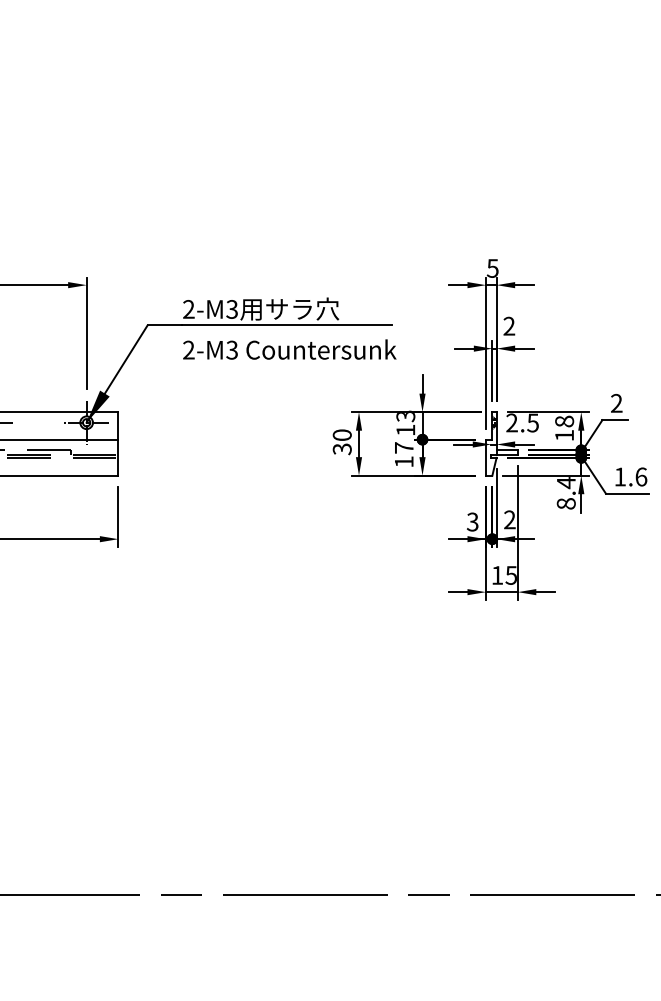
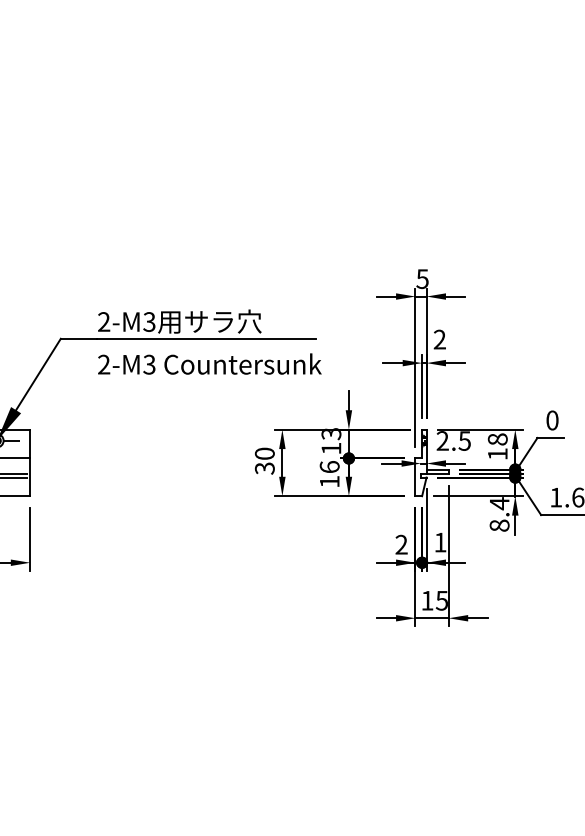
text: (616, 403) -> (552, 420), 2 -> 0
text: (403, 447) -> (328, 466), 17 -> 16
text: (509, 519) -> (440, 542), 2 -> 1
text: (472, 522) -> (401, 545), 3 -> 2

